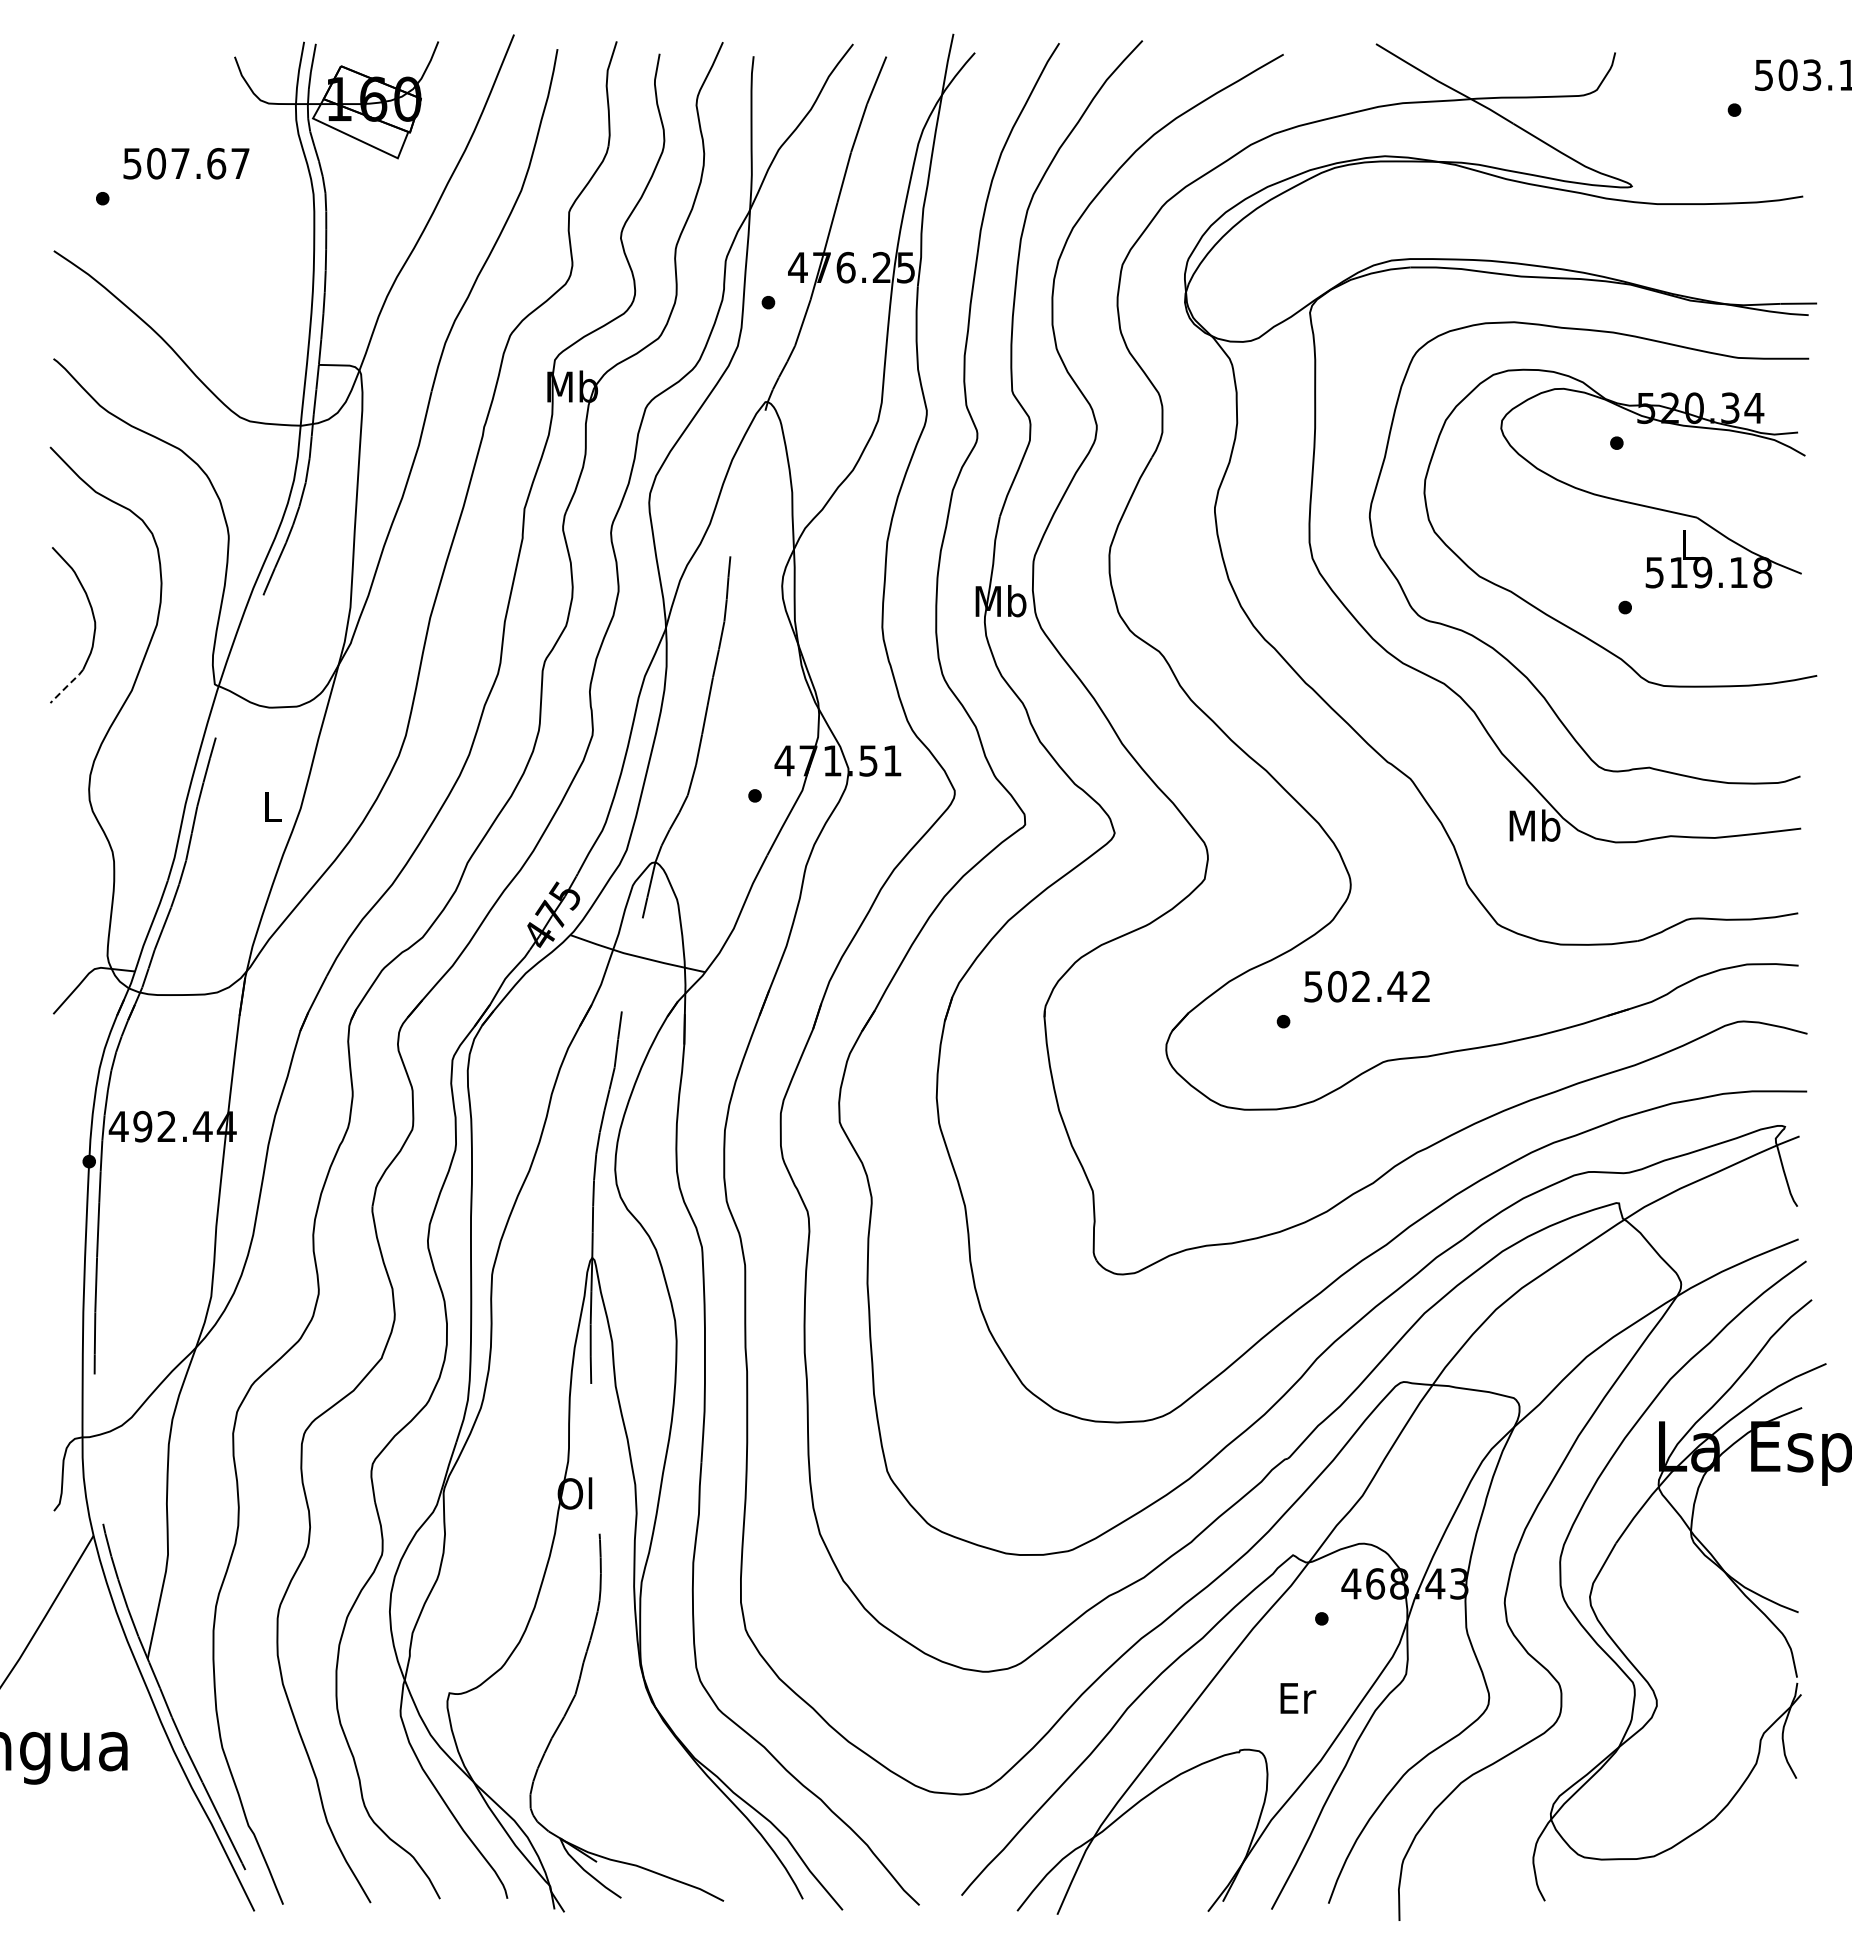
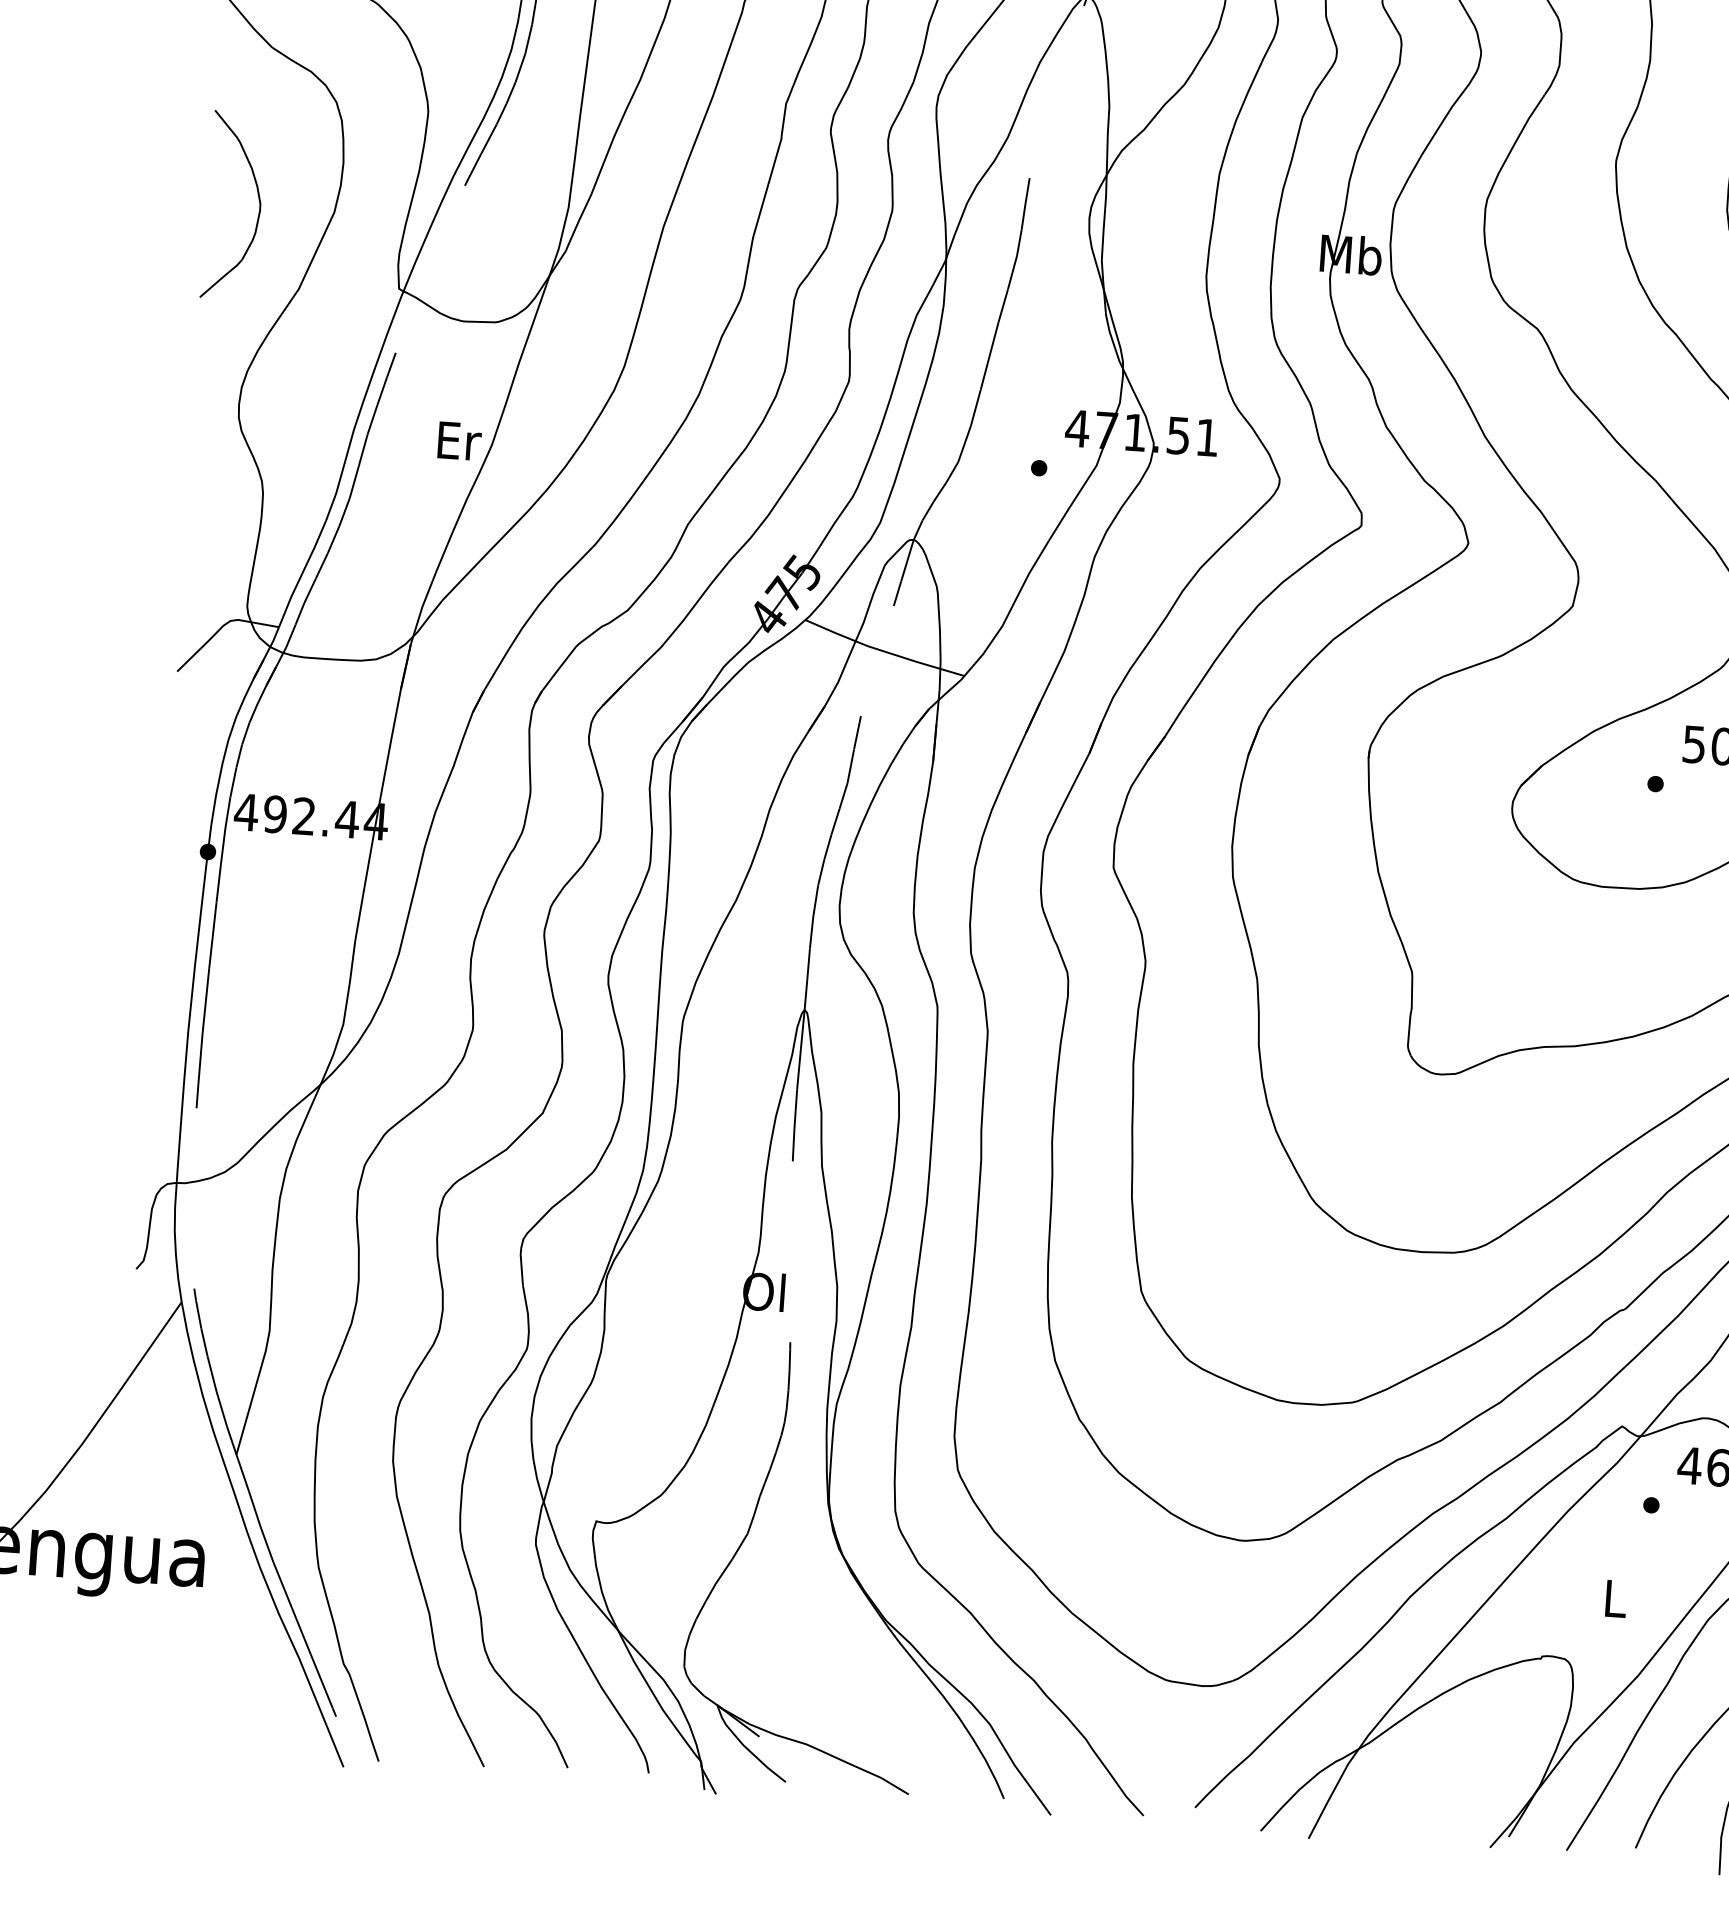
line: (67, 685) -> (221, 277), dashed -> solid
text: (273, 806) -> (459, 440), L -> Er
text: (1298, 1698) -> (1616, 1599), Er -> L

